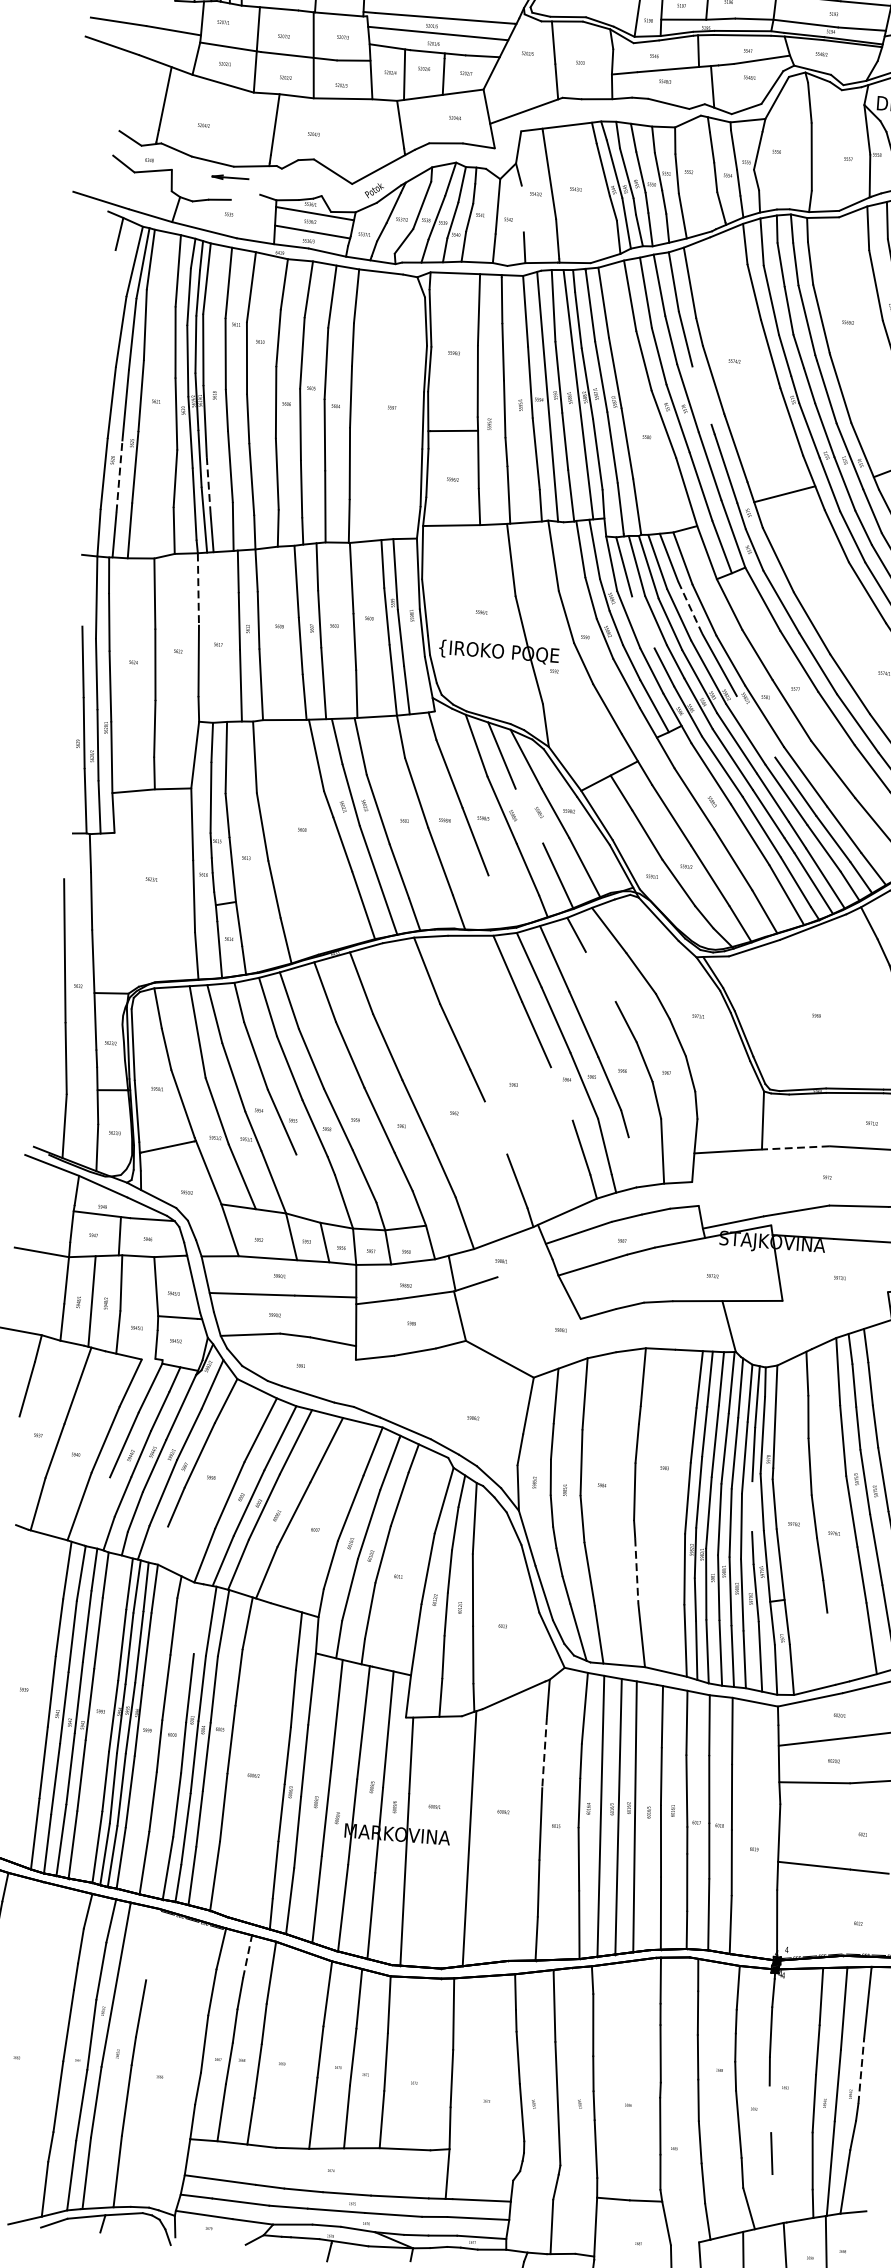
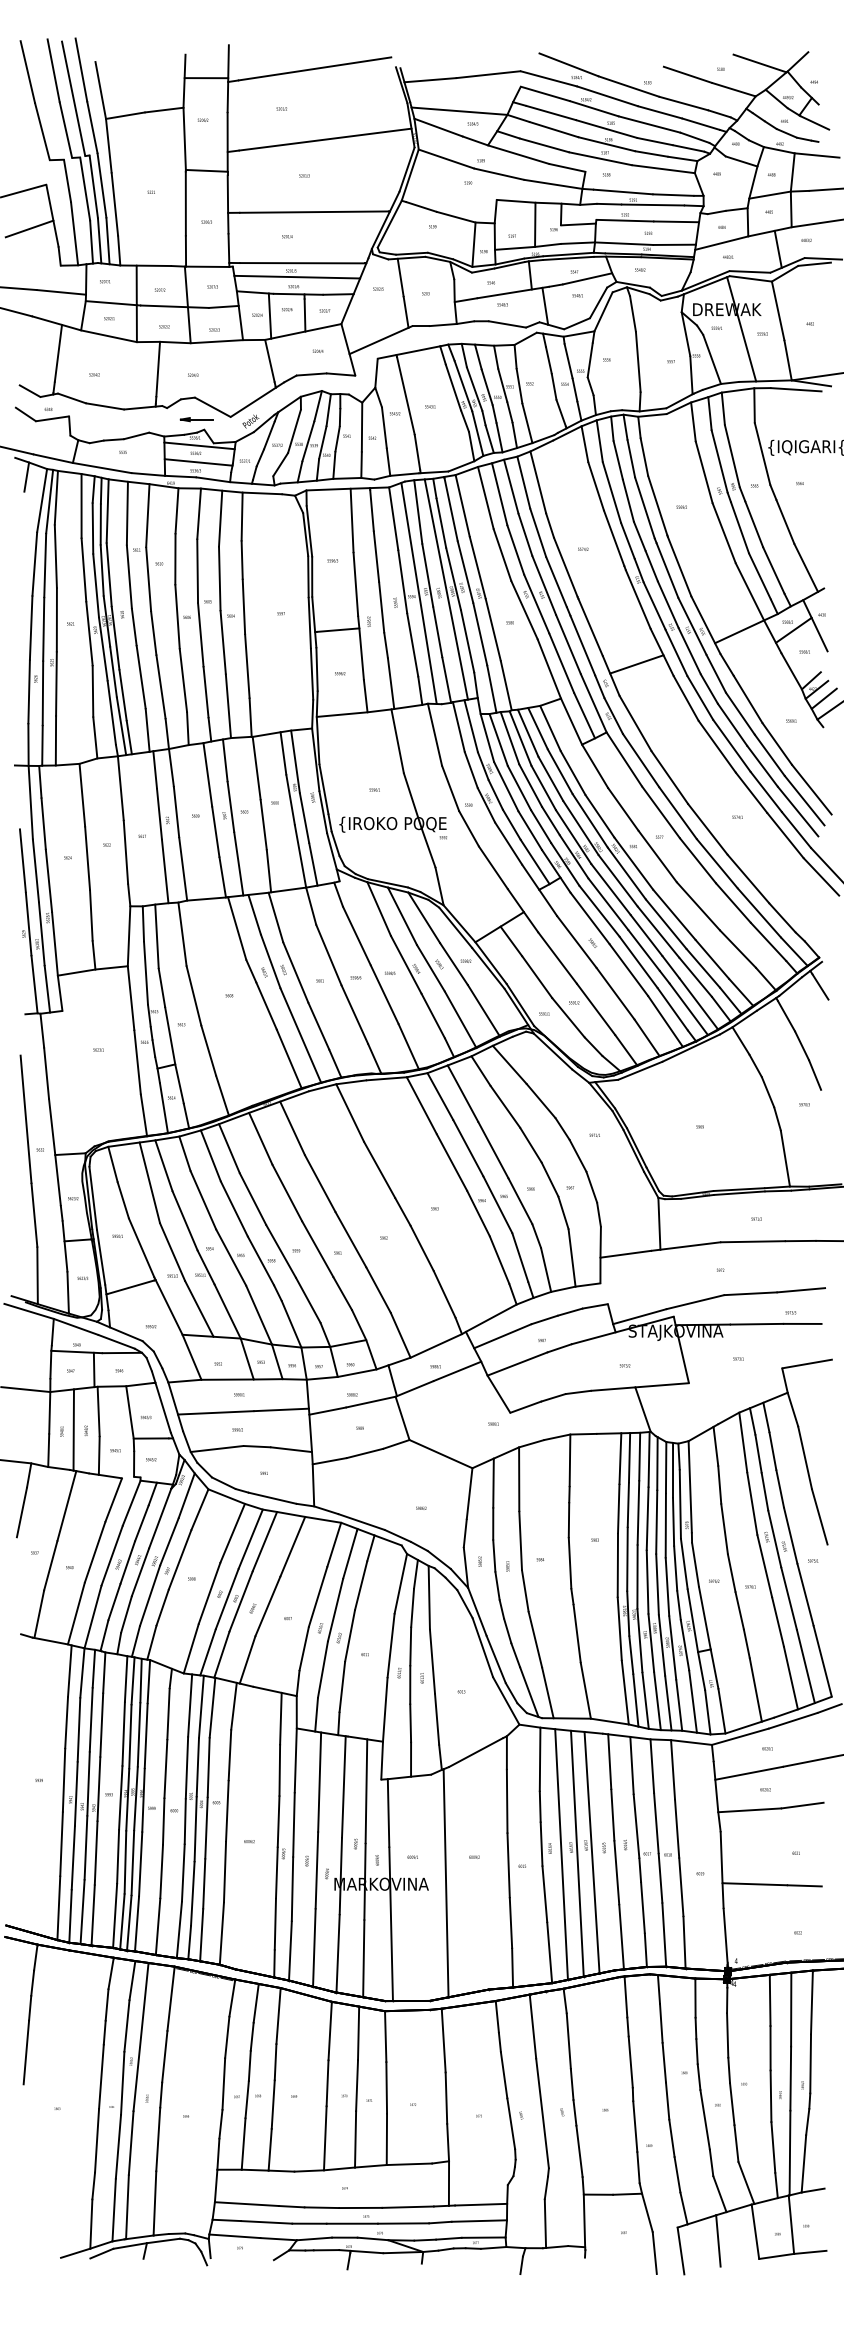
part: (230, 177) -> (196, 419), moved
line: (245, 196) -> (136, 435), added
line: (522, 208) -> (384, 427), added
line: (702, 394) -> (556, 581), added
line: (118, 476) -> (42, 693), dashed -> solid
line: (209, 485) -> (123, 695), dashed -> solid
line: (198, 589) -> (120, 788), dashed -> solid
line: (690, 608) -> (560, 772), dashed -> solid
line: (642, 621) -> (518, 787), added
line: (755, 726) -> (626, 873), added
line: (528, 816) -> (430, 968), added
line: (497, 901) -> (408, 1046), added
line: (601, 976) -> (505, 1106), added
line: (561, 1093) -> (478, 1213), added
line: (495, 1127) -> (421, 1247), added
line: (795, 1148) -> (690, 1246), dashed -> solid
line: (633, 1162) -> (546, 1269), added
line: (307, 1188) -> (258, 1314), added
line: (524, 1267) -> (456, 1370), added
line: (354, 1383) -> (313, 1485), added
line: (752, 1506) -> (675, 1568), added
line: (97, 1512) -> (92, 1617), added
line: (160, 1545) -> (151, 1642), added
line: (637, 1570) -> (577, 1633), dashed -> solid
line: (199, 1618) -> (190, 1705), added
line: (831, 1648) -> (755, 1689), added
line: (544, 1752) -> (507, 1801), dashed -> solid
line: (152, 1944) -> (170, 1998), added
line: (247, 1955) -> (256, 2002), dashed -> solid
line: (861, 2070) -> (810, 2063), dashed -> solid
line: (770, 2109) -> (732, 2104), added
line: (779, 2197) -> (746, 2182), added

